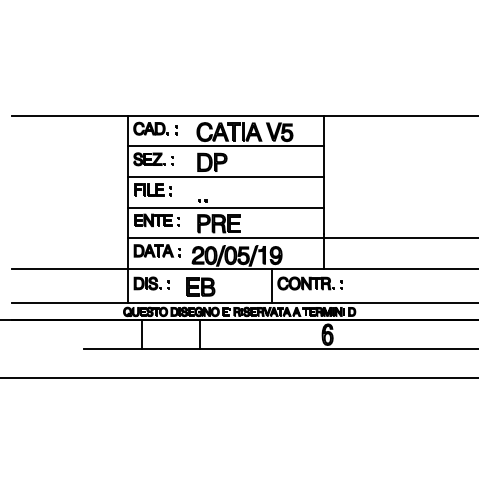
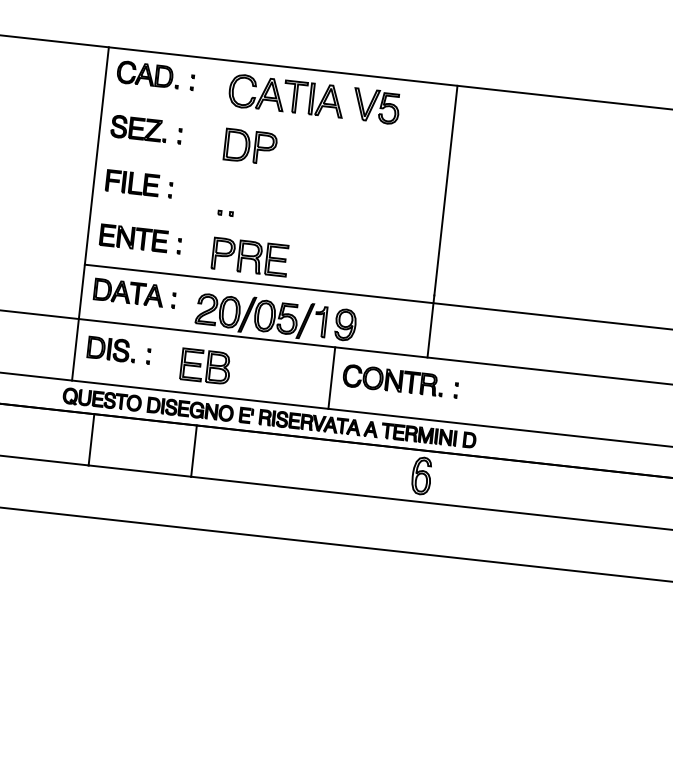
line: (225, 146) -> (276, 121), removed
line: (225, 176) -> (271, 174), removed
line: (225, 207) -> (264, 229), removed

